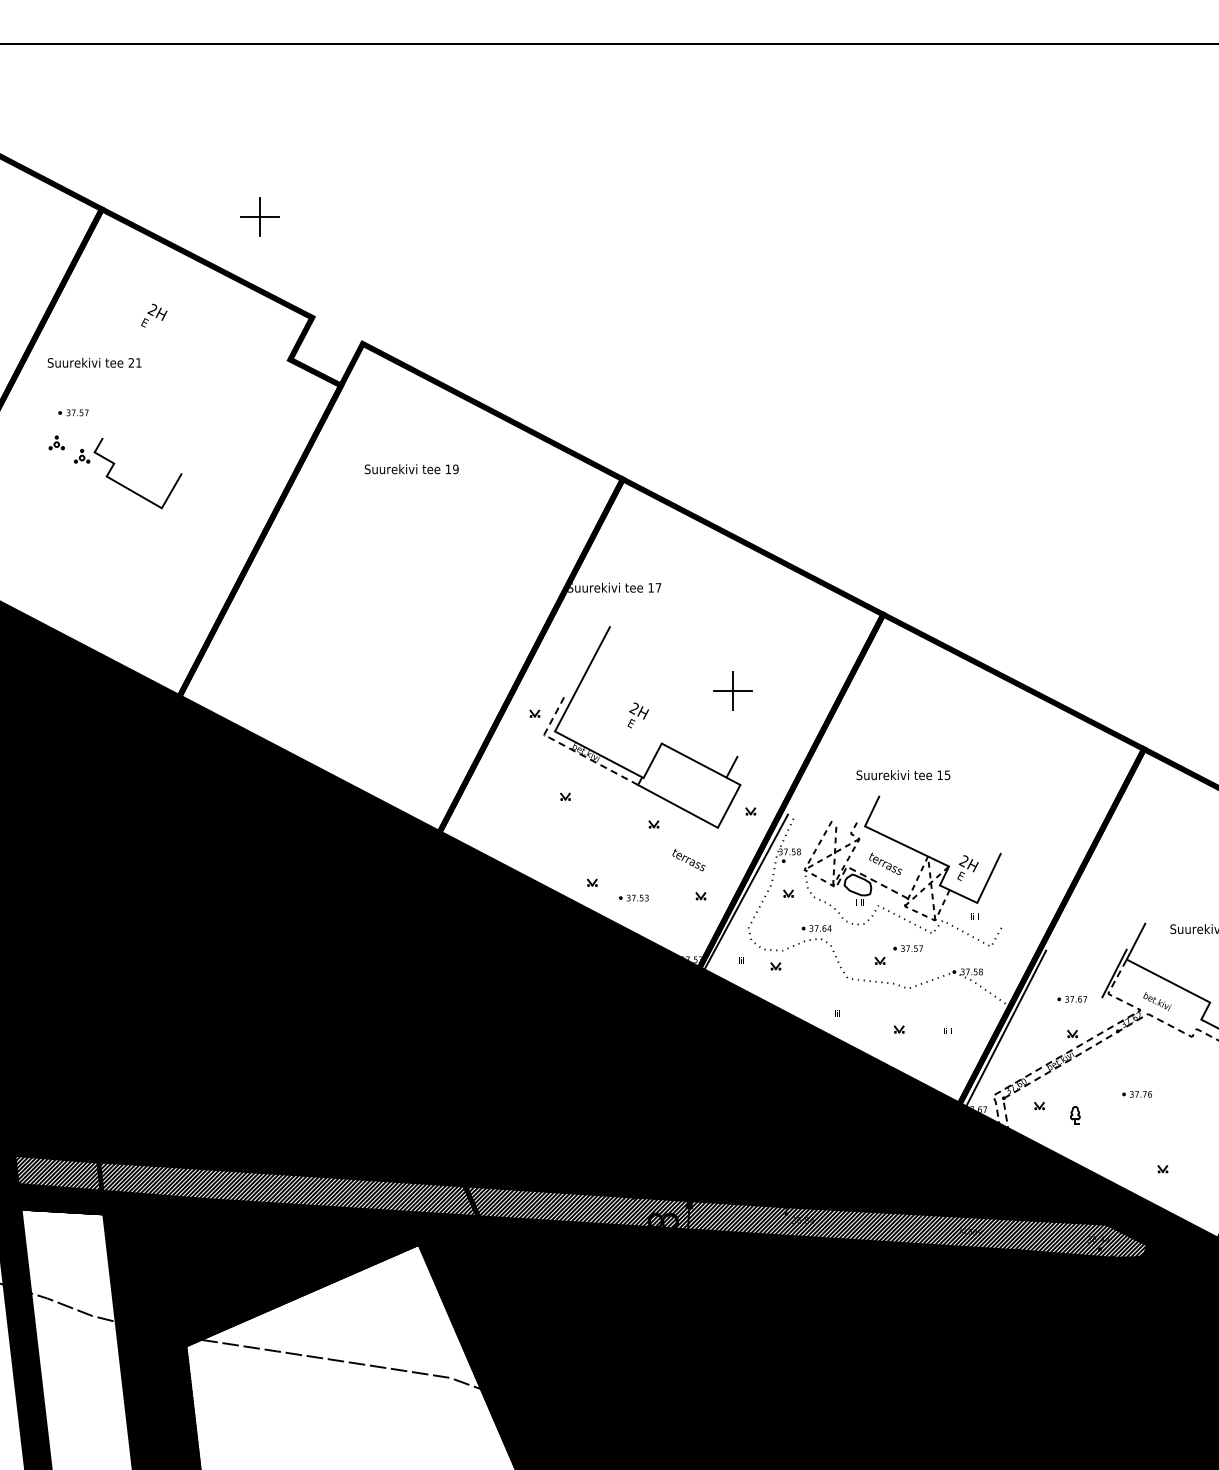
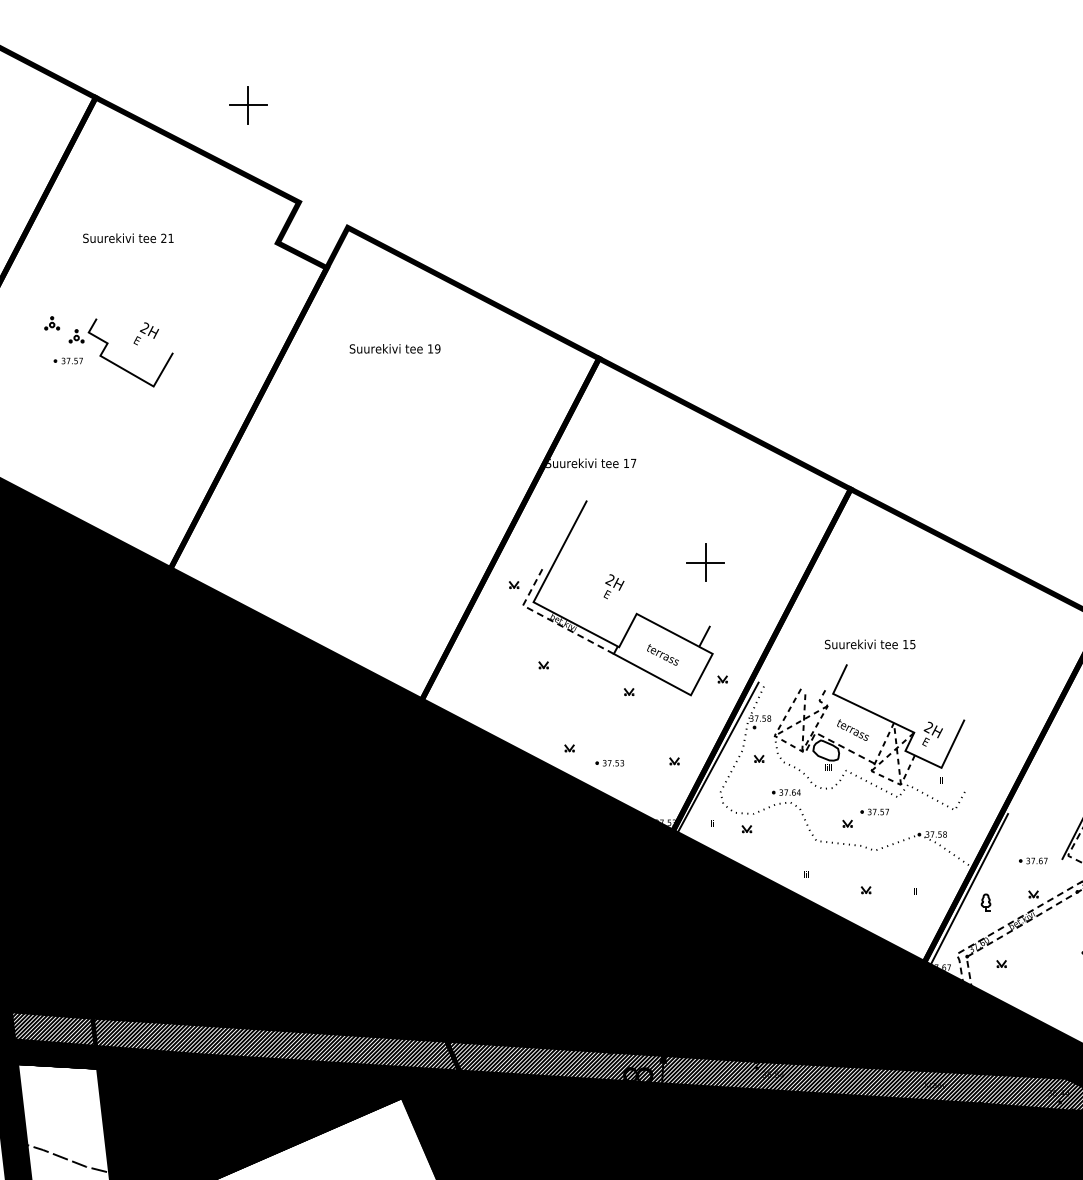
text: (154, 315) -> (146, 333), moved
text: (94, 362) -> (128, 237), moved
part: (73, 412) -> (68, 360), moved
text: (688, 859) -> (662, 654), moved
part: (1075, 1115) -> (986, 902), moved

